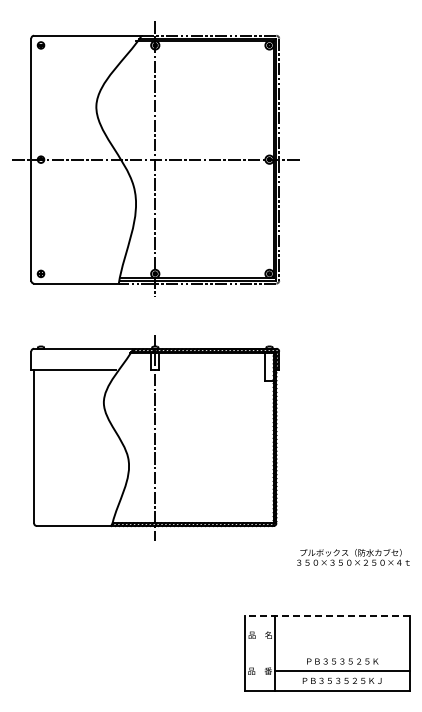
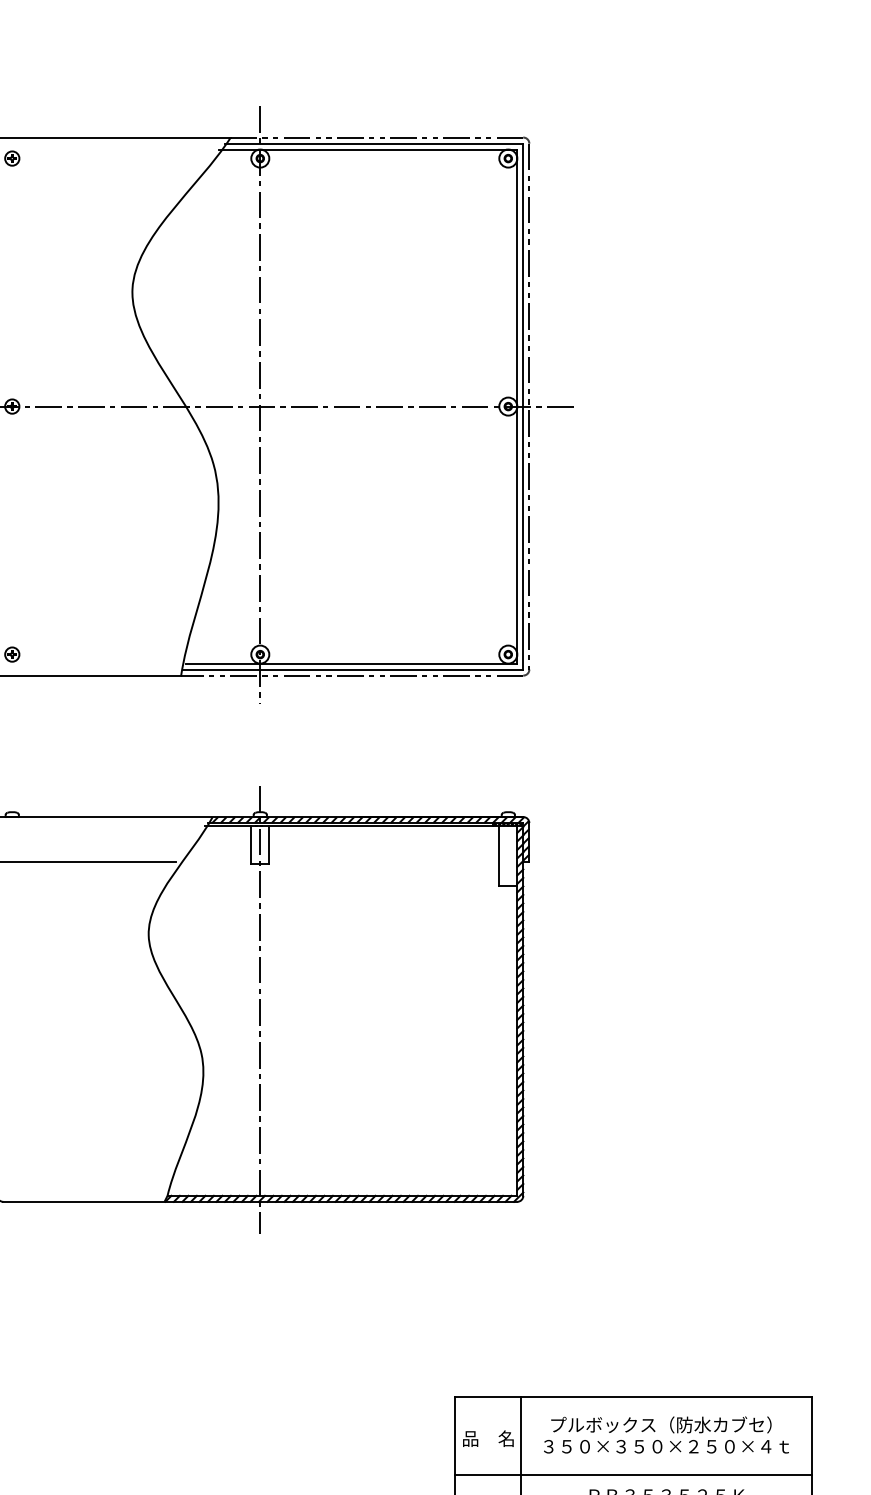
text: (353, 557) -> (666, 1435), moved
line: (326, 615) -> (632, 1396), dashed -> solid
line: (326, 651) -> (632, 1474), added

